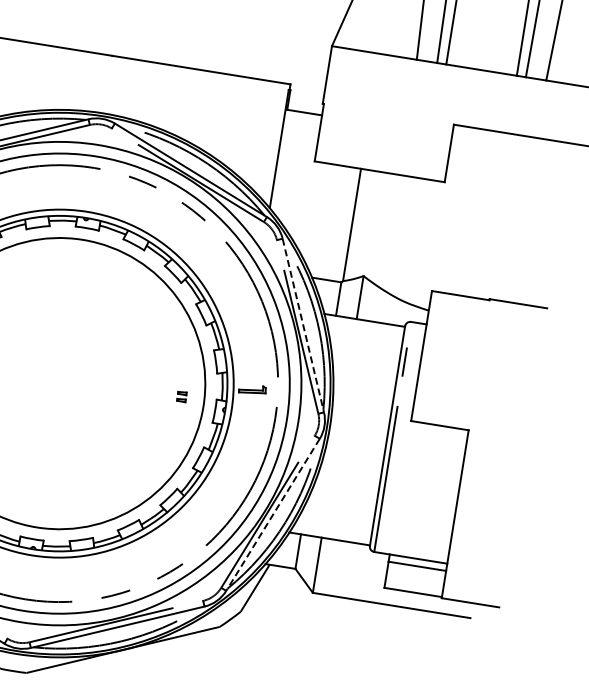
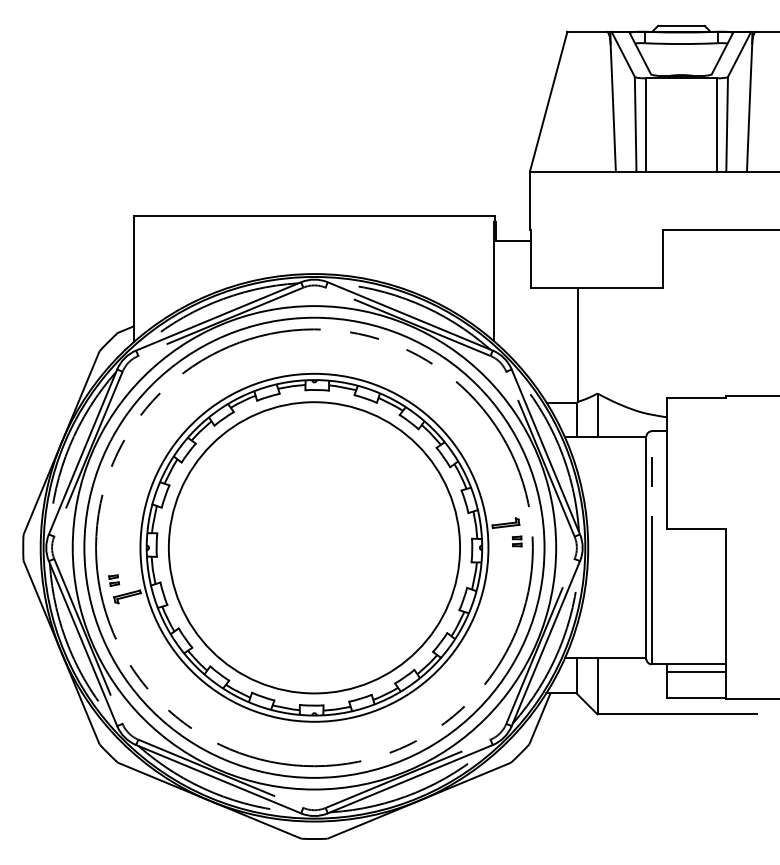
line: (303, 326) -> (546, 452), dashed -> solid
part: (181, 396) -> (516, 541), moved
line: (272, 515) -> (545, 644), dashed -> solid

